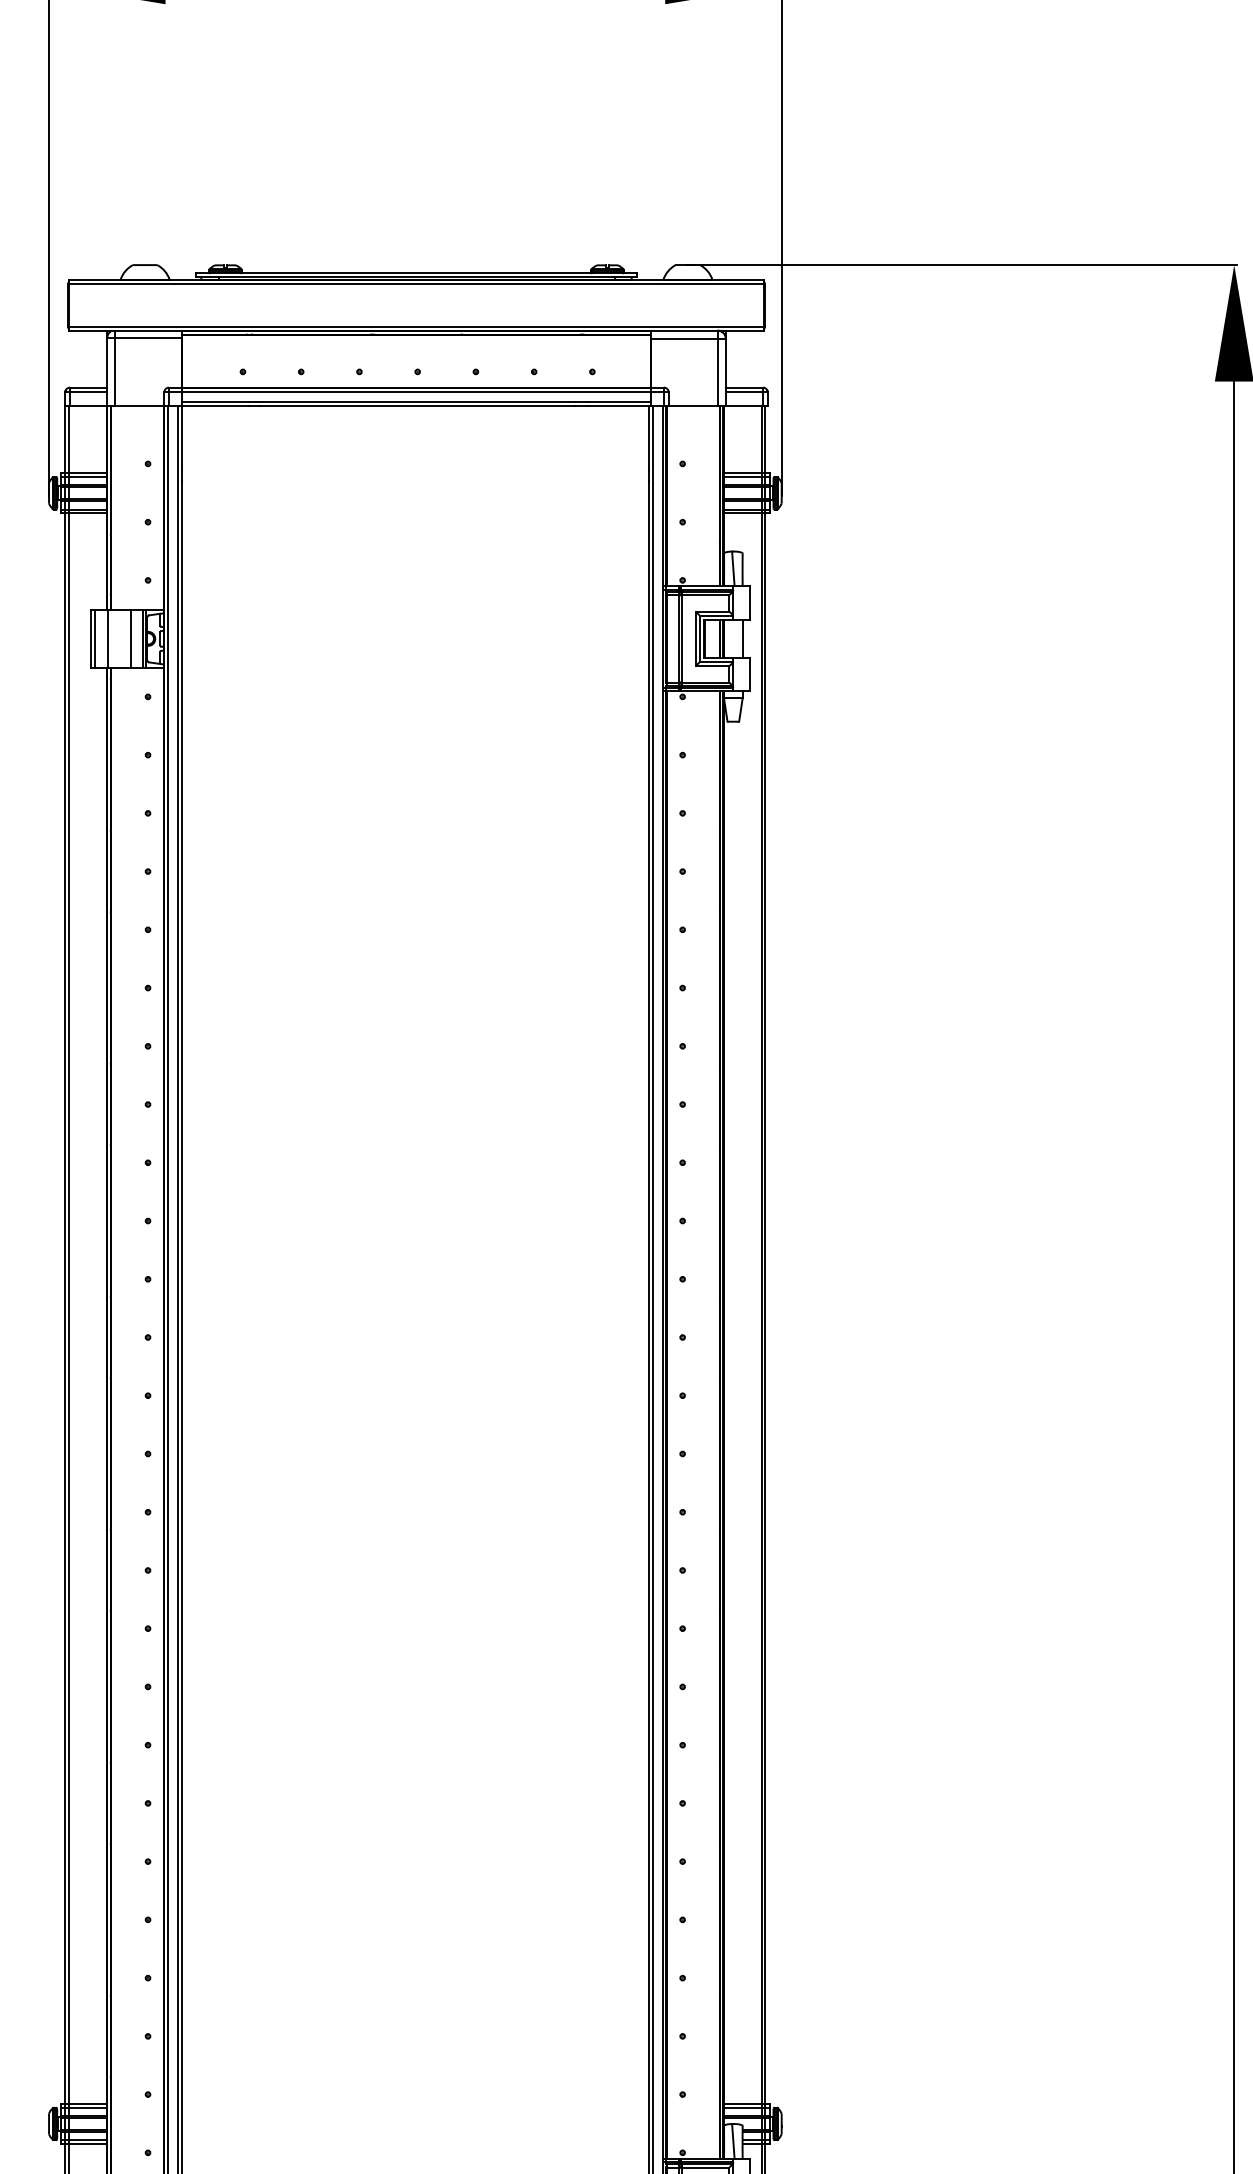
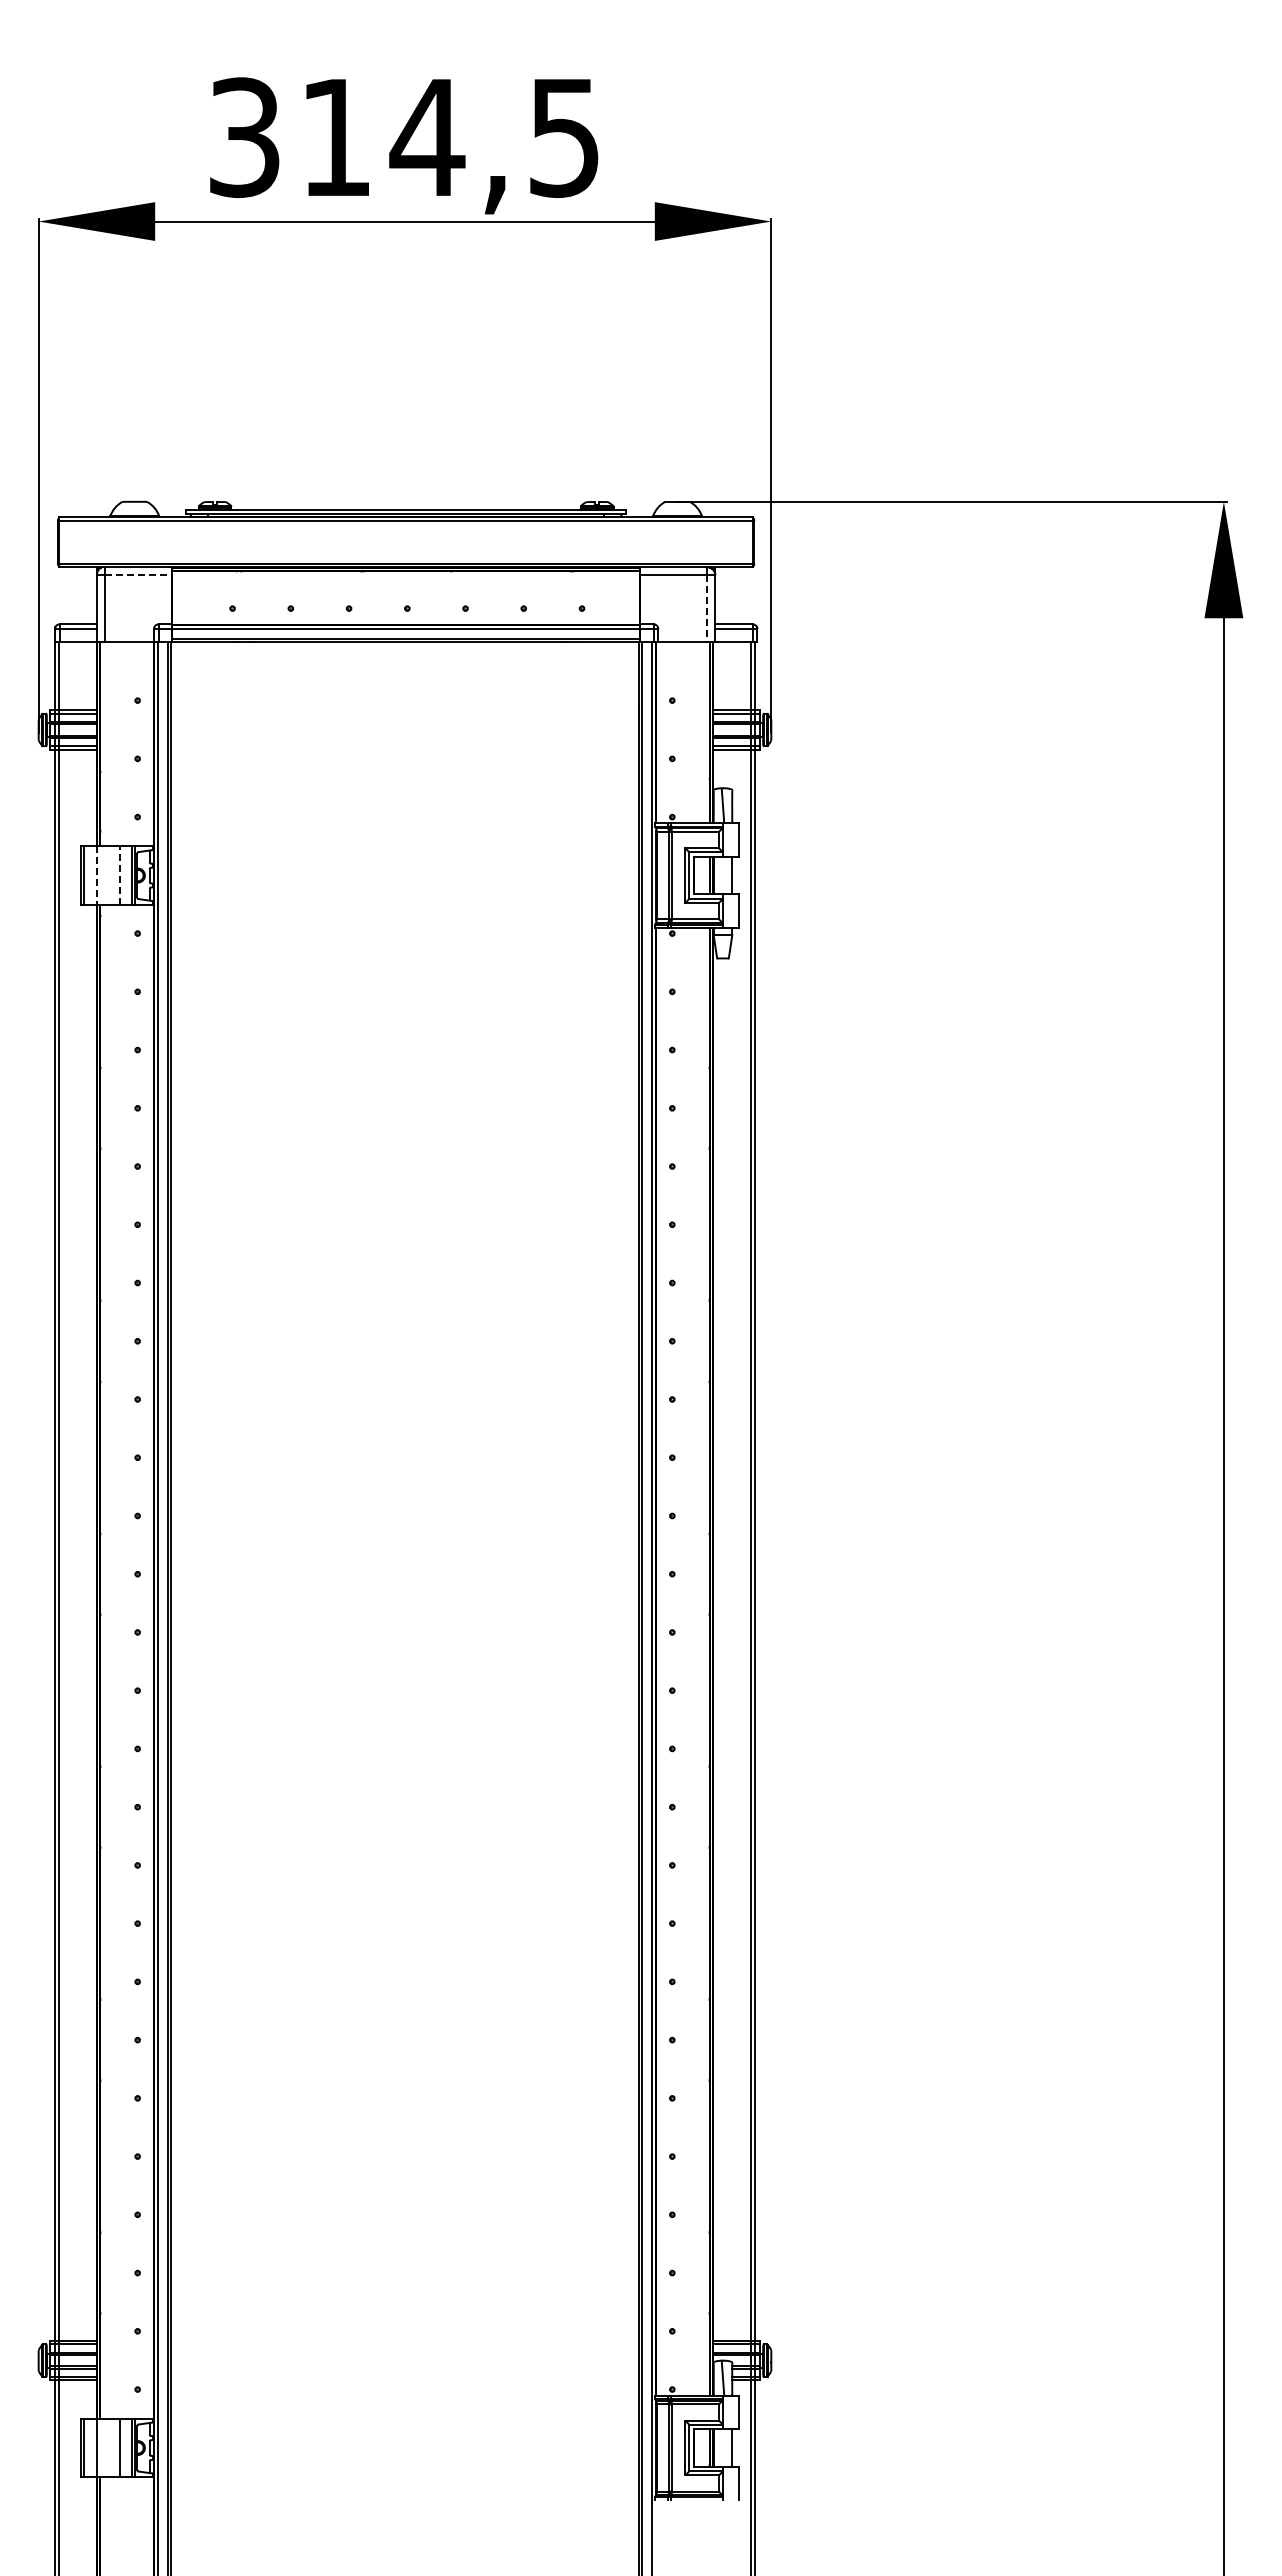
line: (149, 337) -> (139, 574), solid -> dashed
line: (717, 372) -> (707, 609), solid -> dashed
line: (130, 638) -> (120, 875), solid -> dashed
line: (107, 639) -> (97, 876), solid -> dashed

